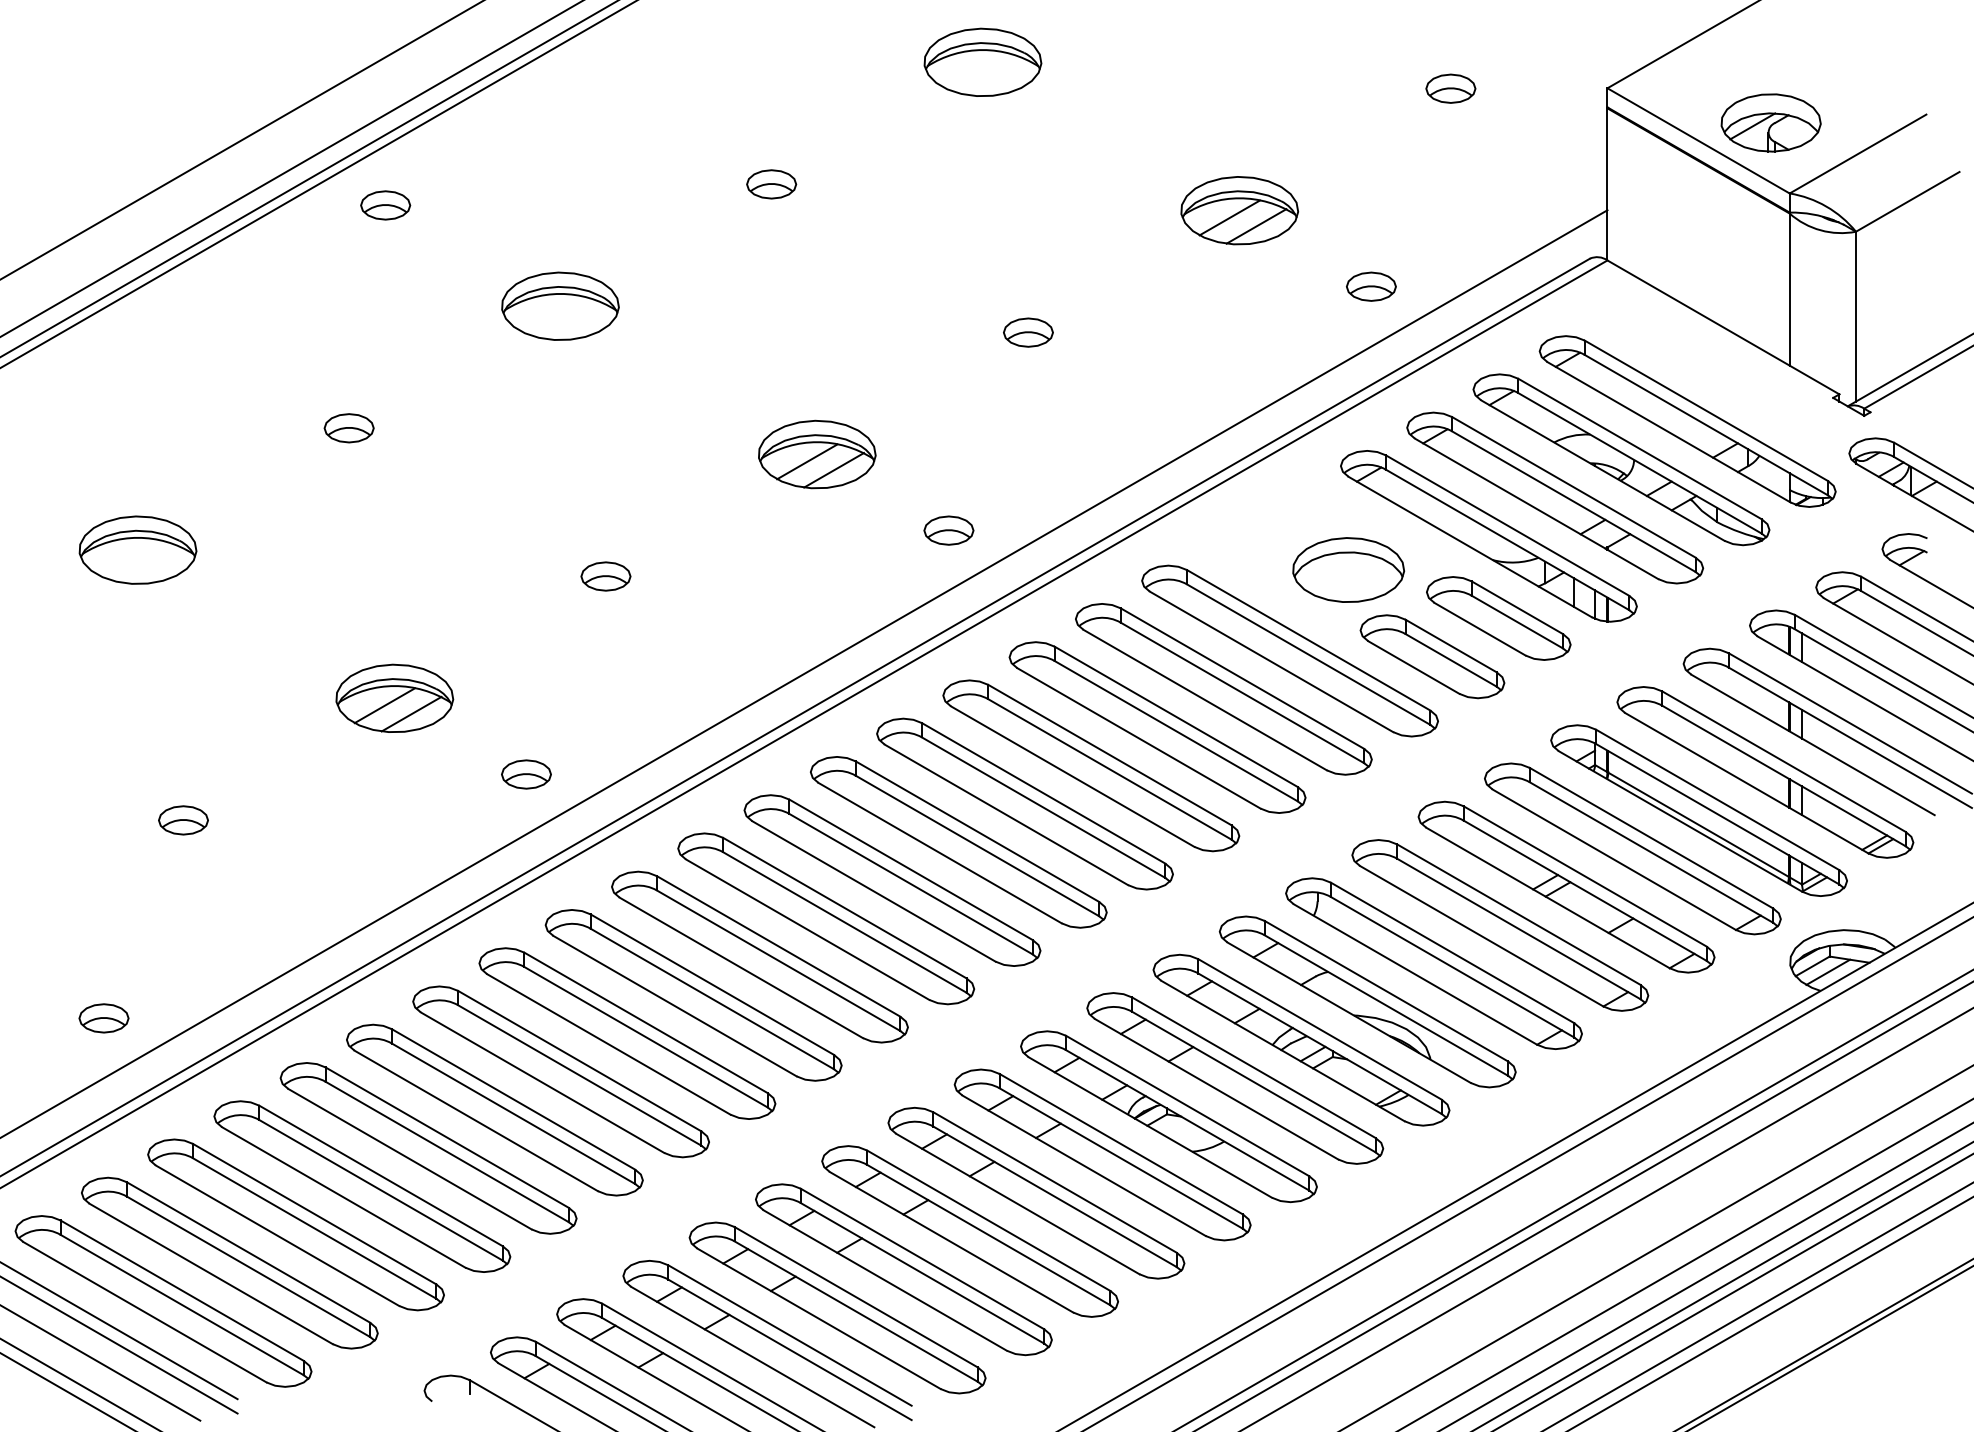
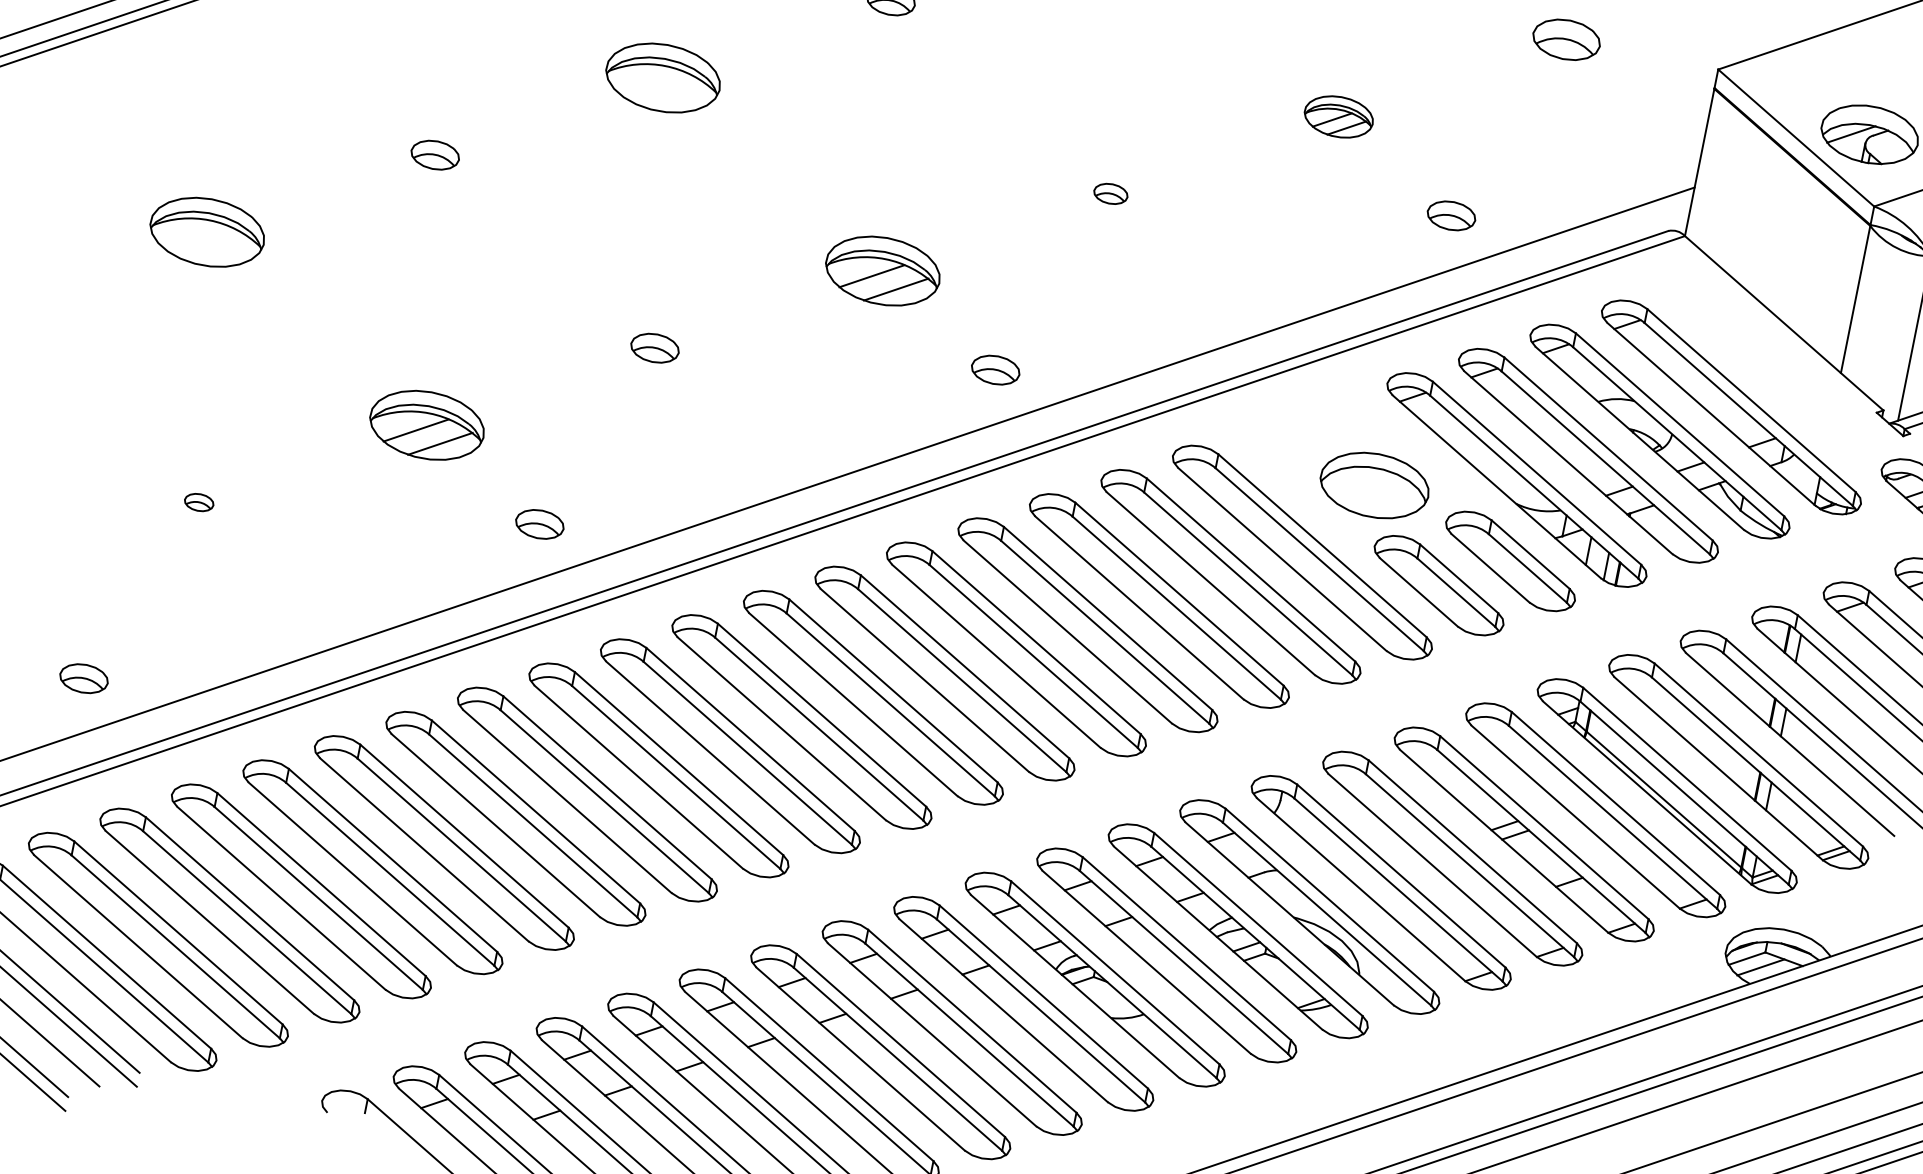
part: (1450, 88) -> (1566, 39), size x1.4
part: (1239, 210) -> (1338, 116), size x0.6
part: (1028, 332) -> (1110, 193), size x0.7
part: (183, 820) -> (199, 502), size x0.6

